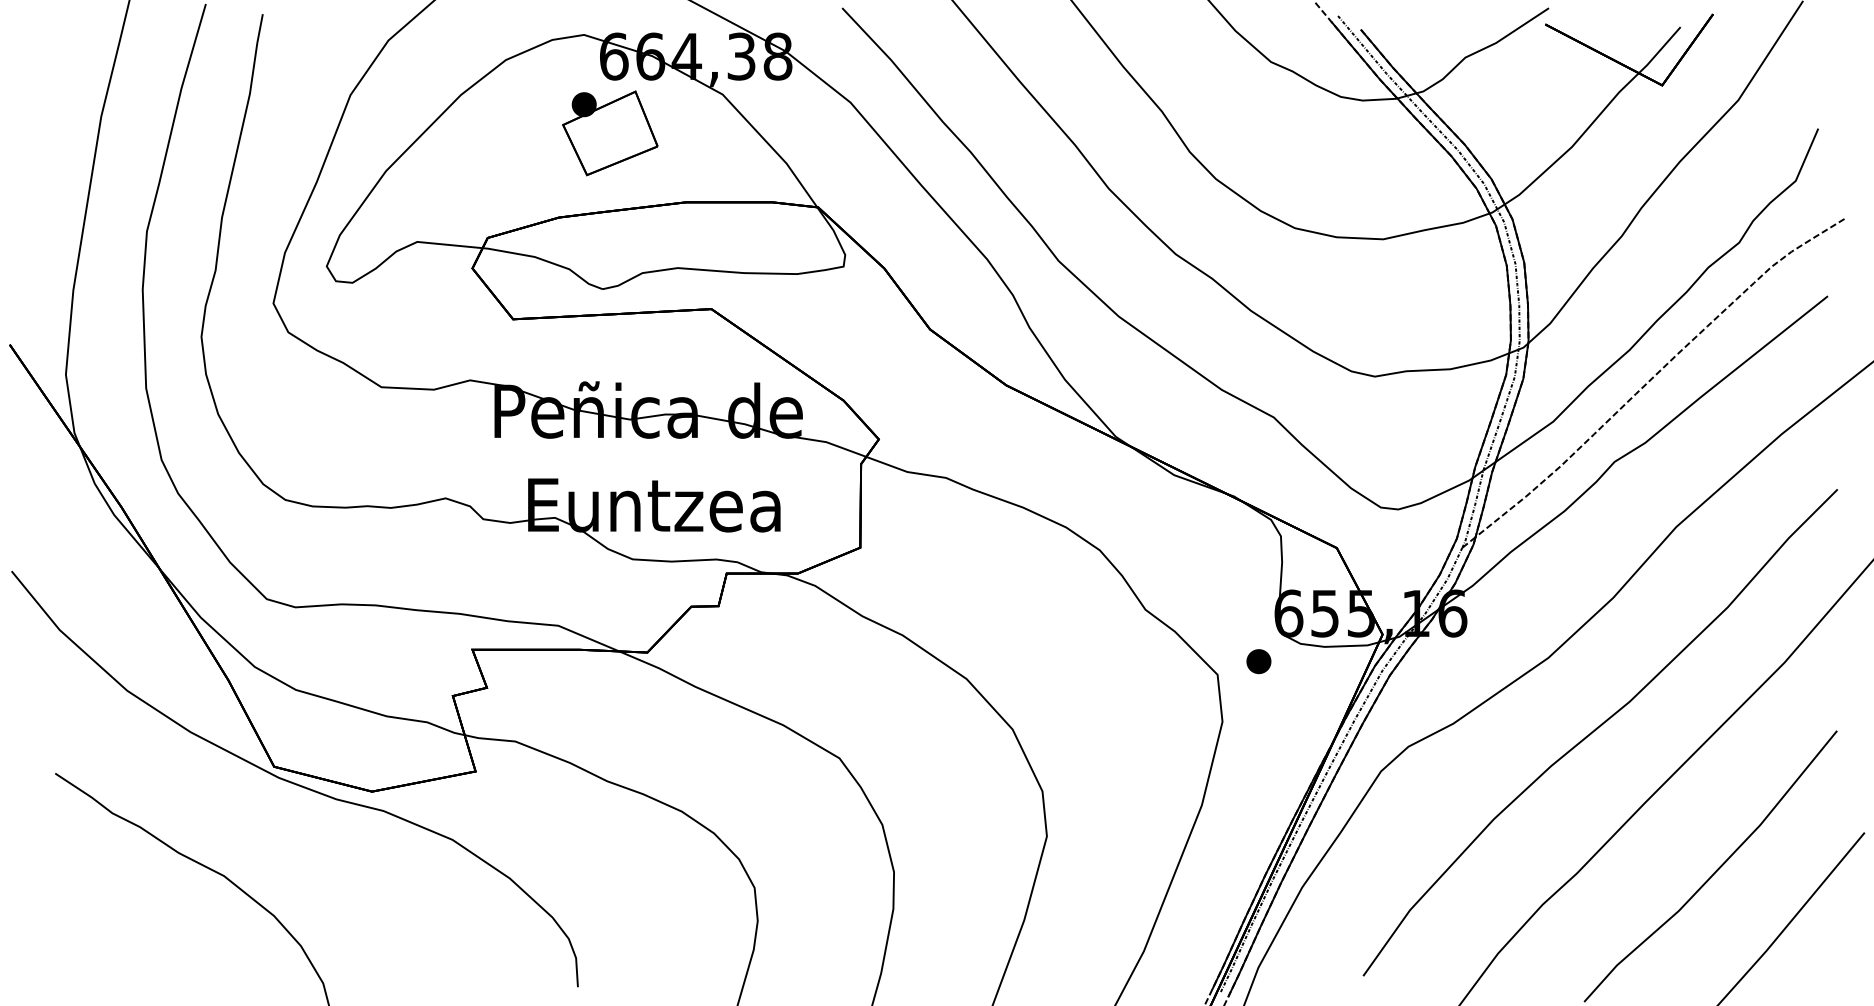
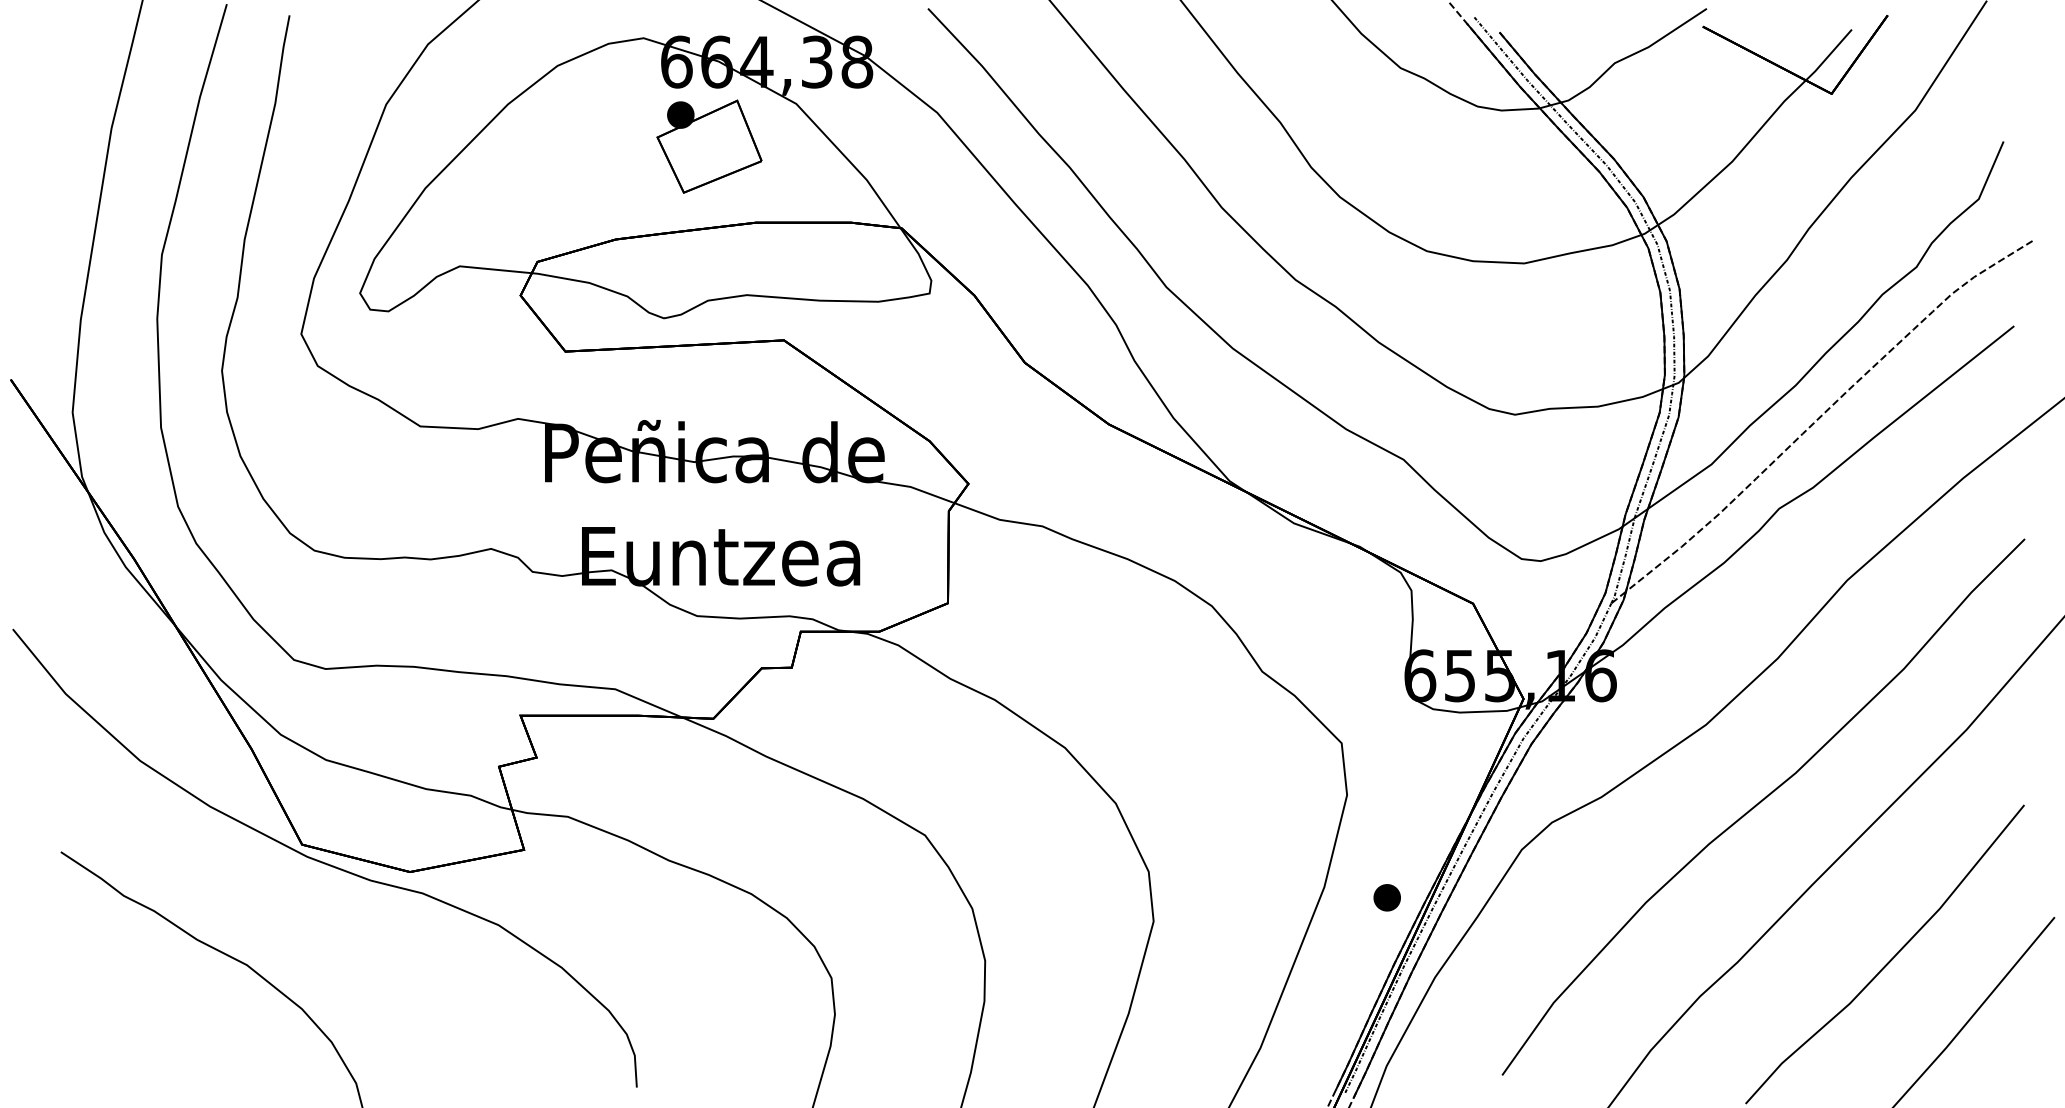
part: (610, 133) -> (709, 146), moved
part: (1258, 661) -> (1386, 897), moved

